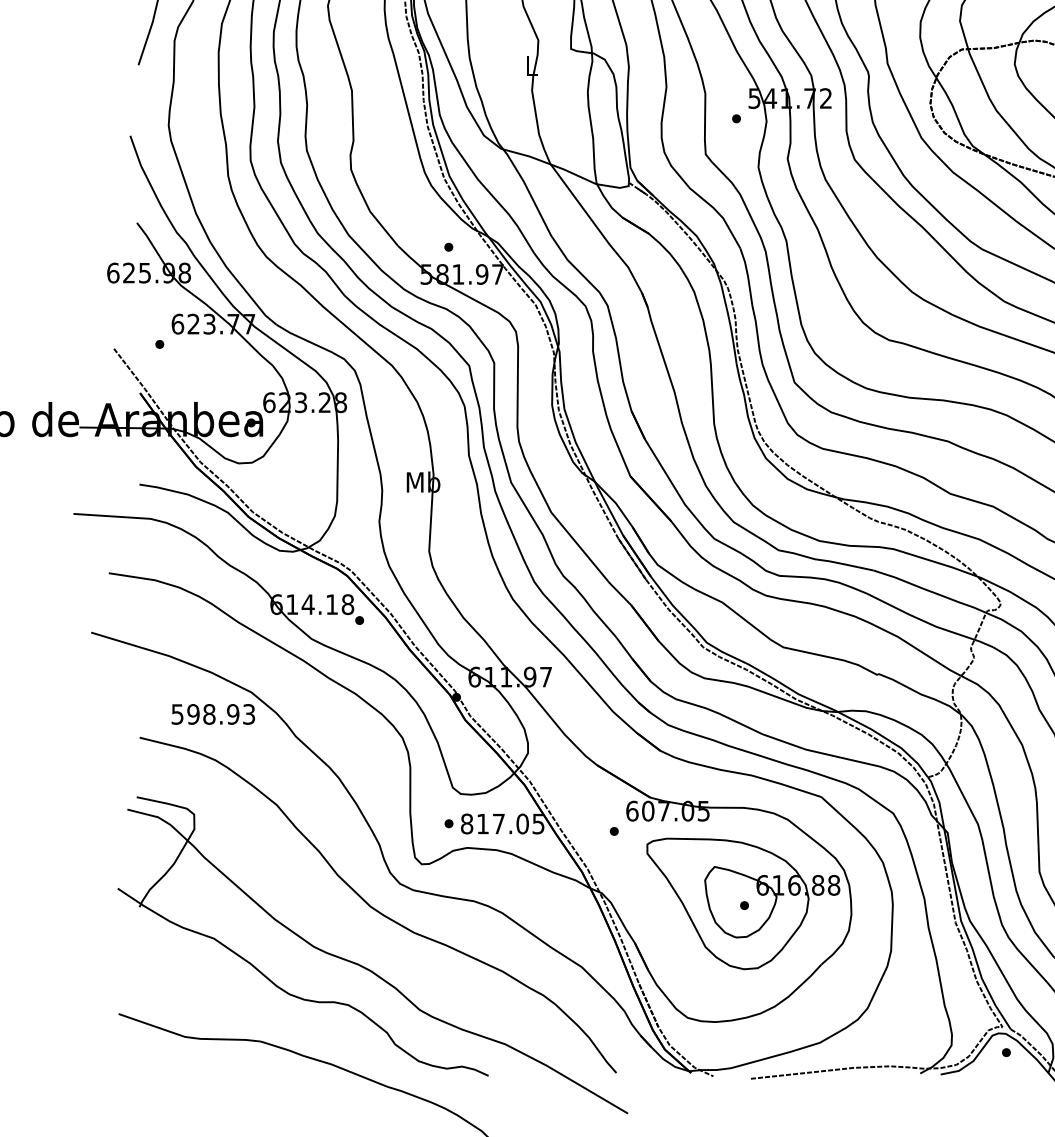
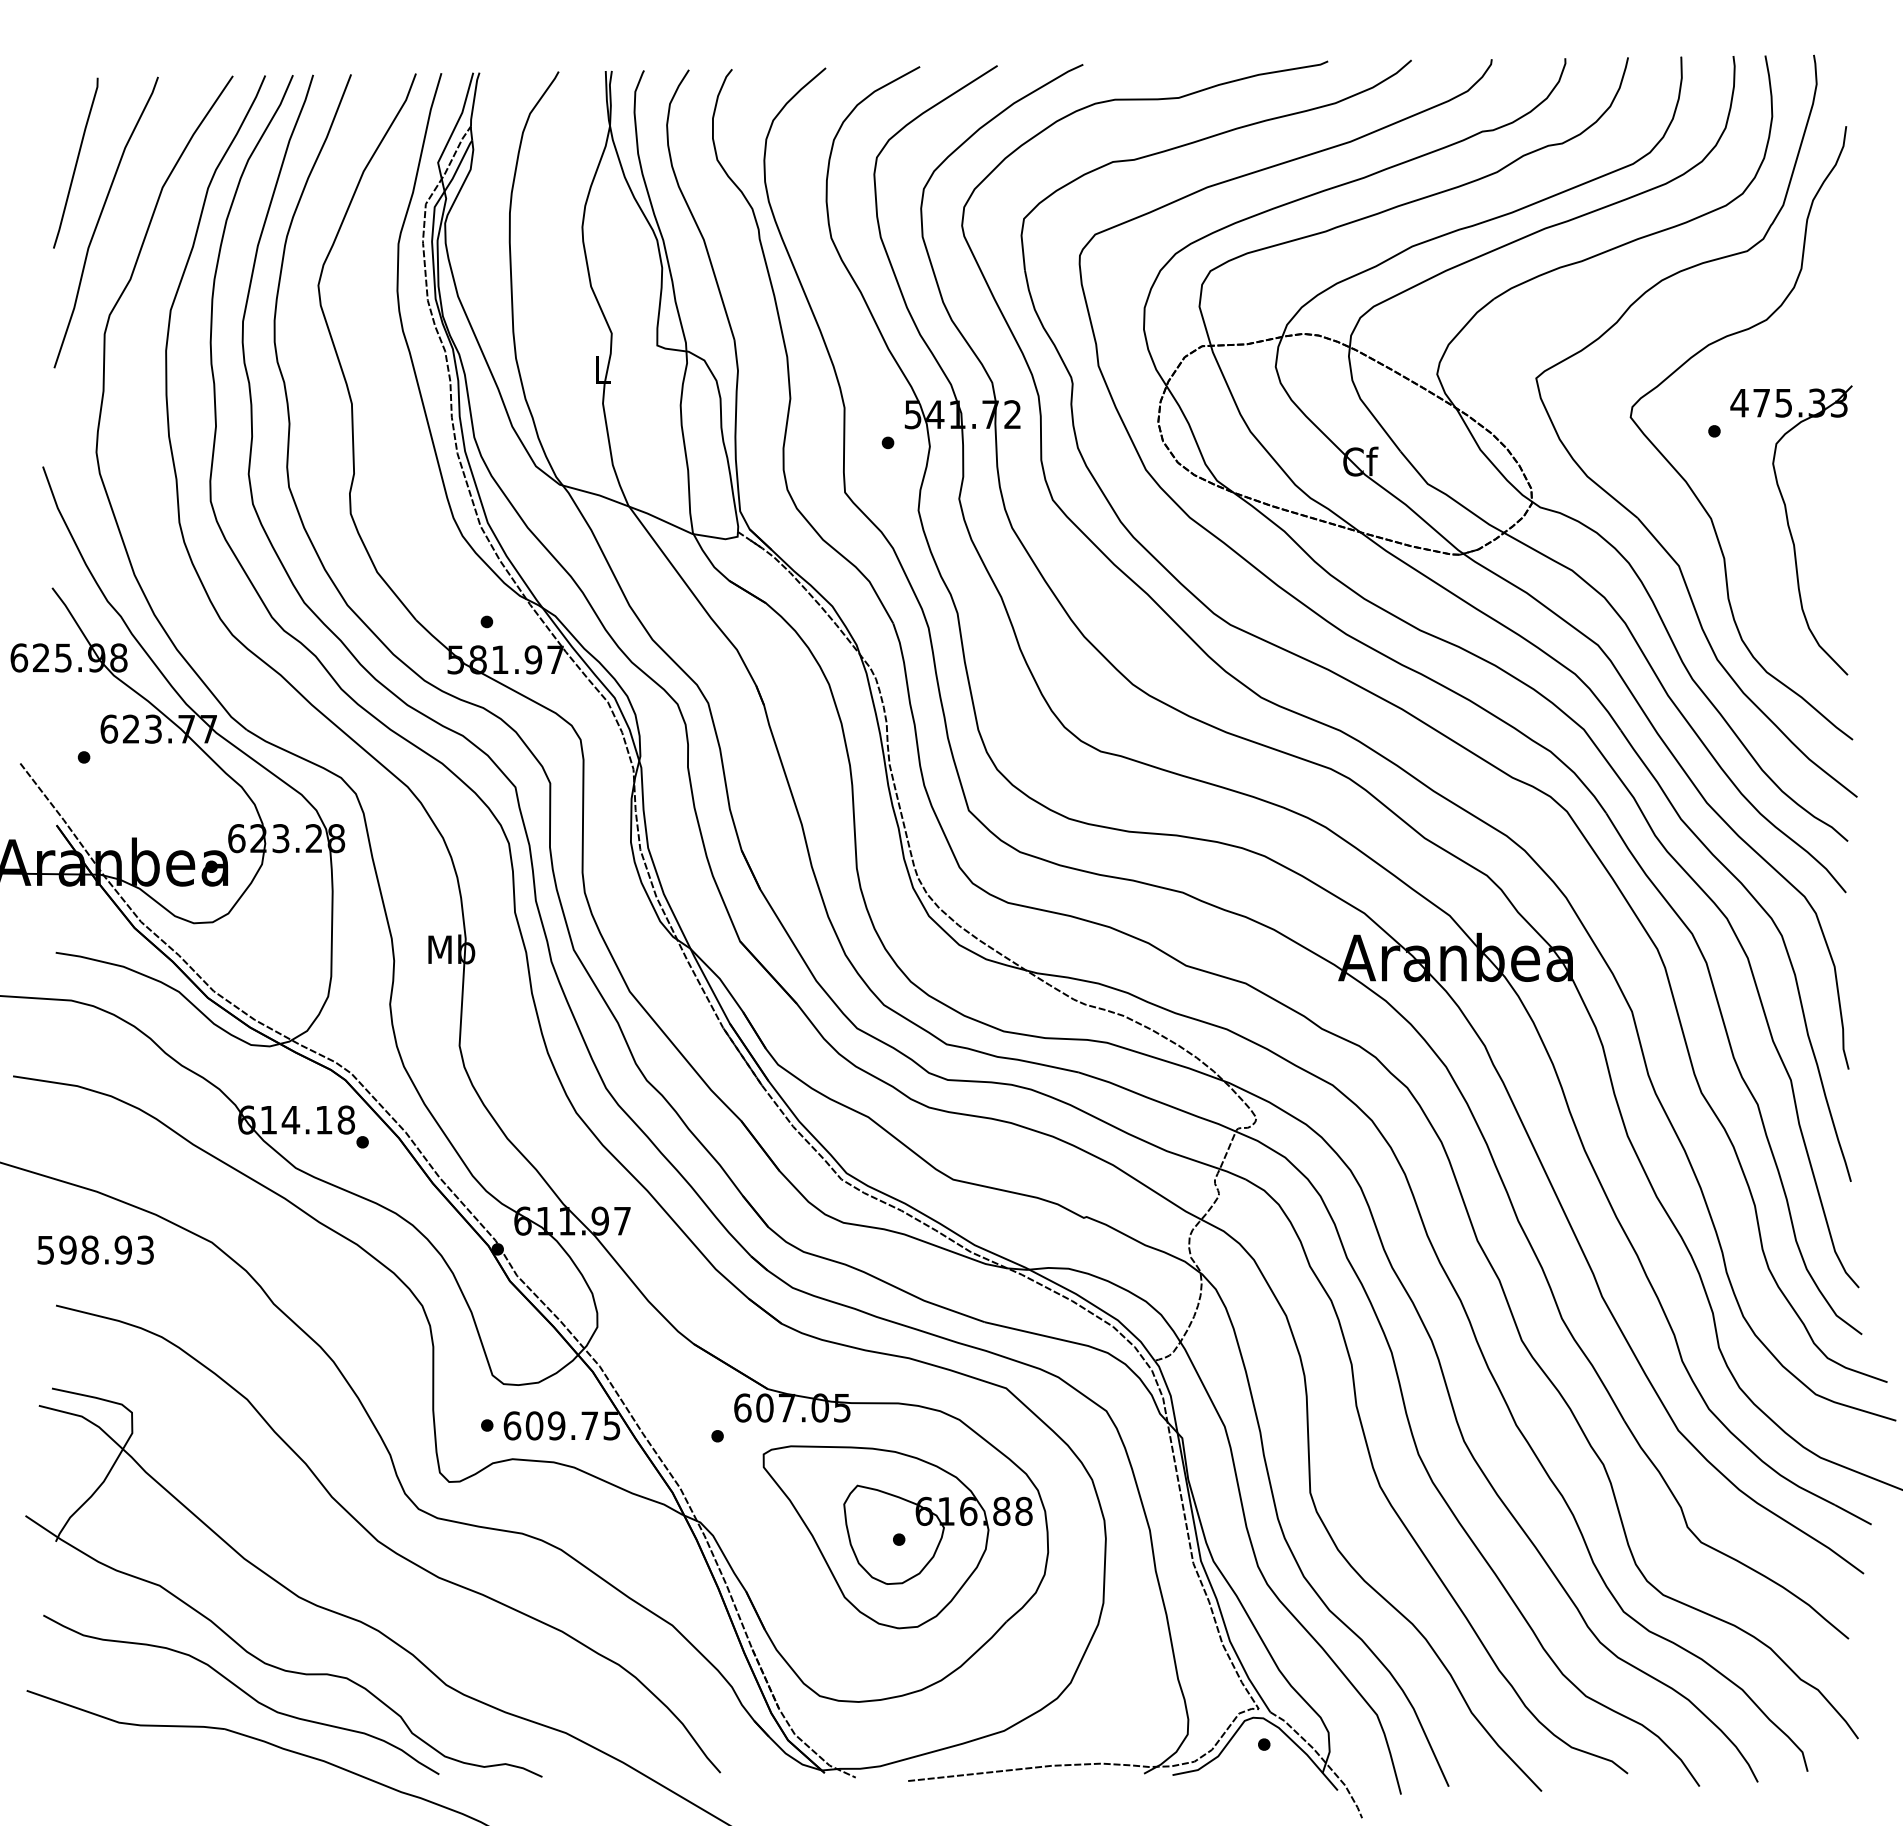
text: (213, 713) -> (95, 1249), moved
text: (494, 823) -> (550, 1425), 817.05 -> 609.75
curve: (274, 1015) -> (243, 1692), added

